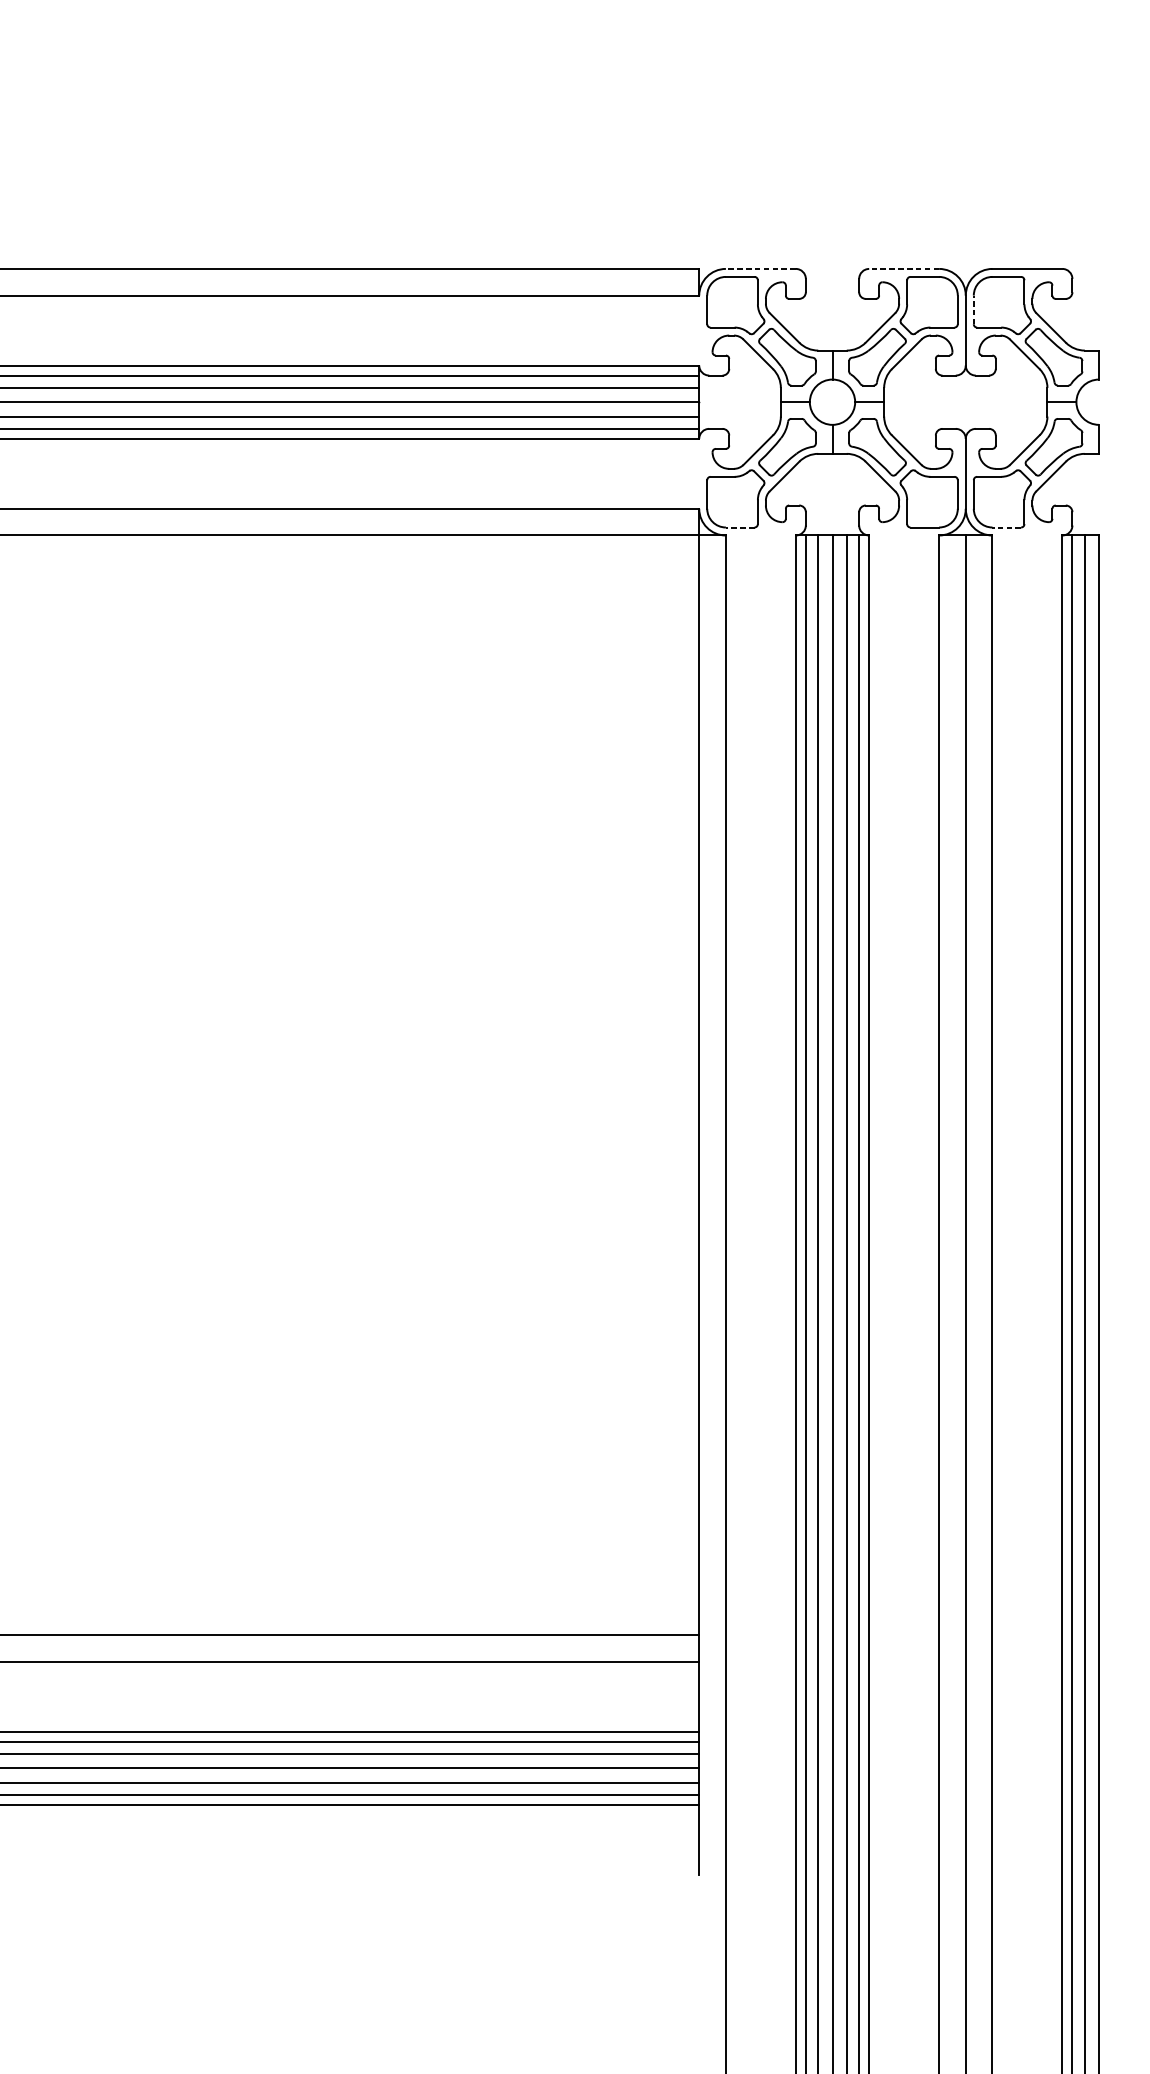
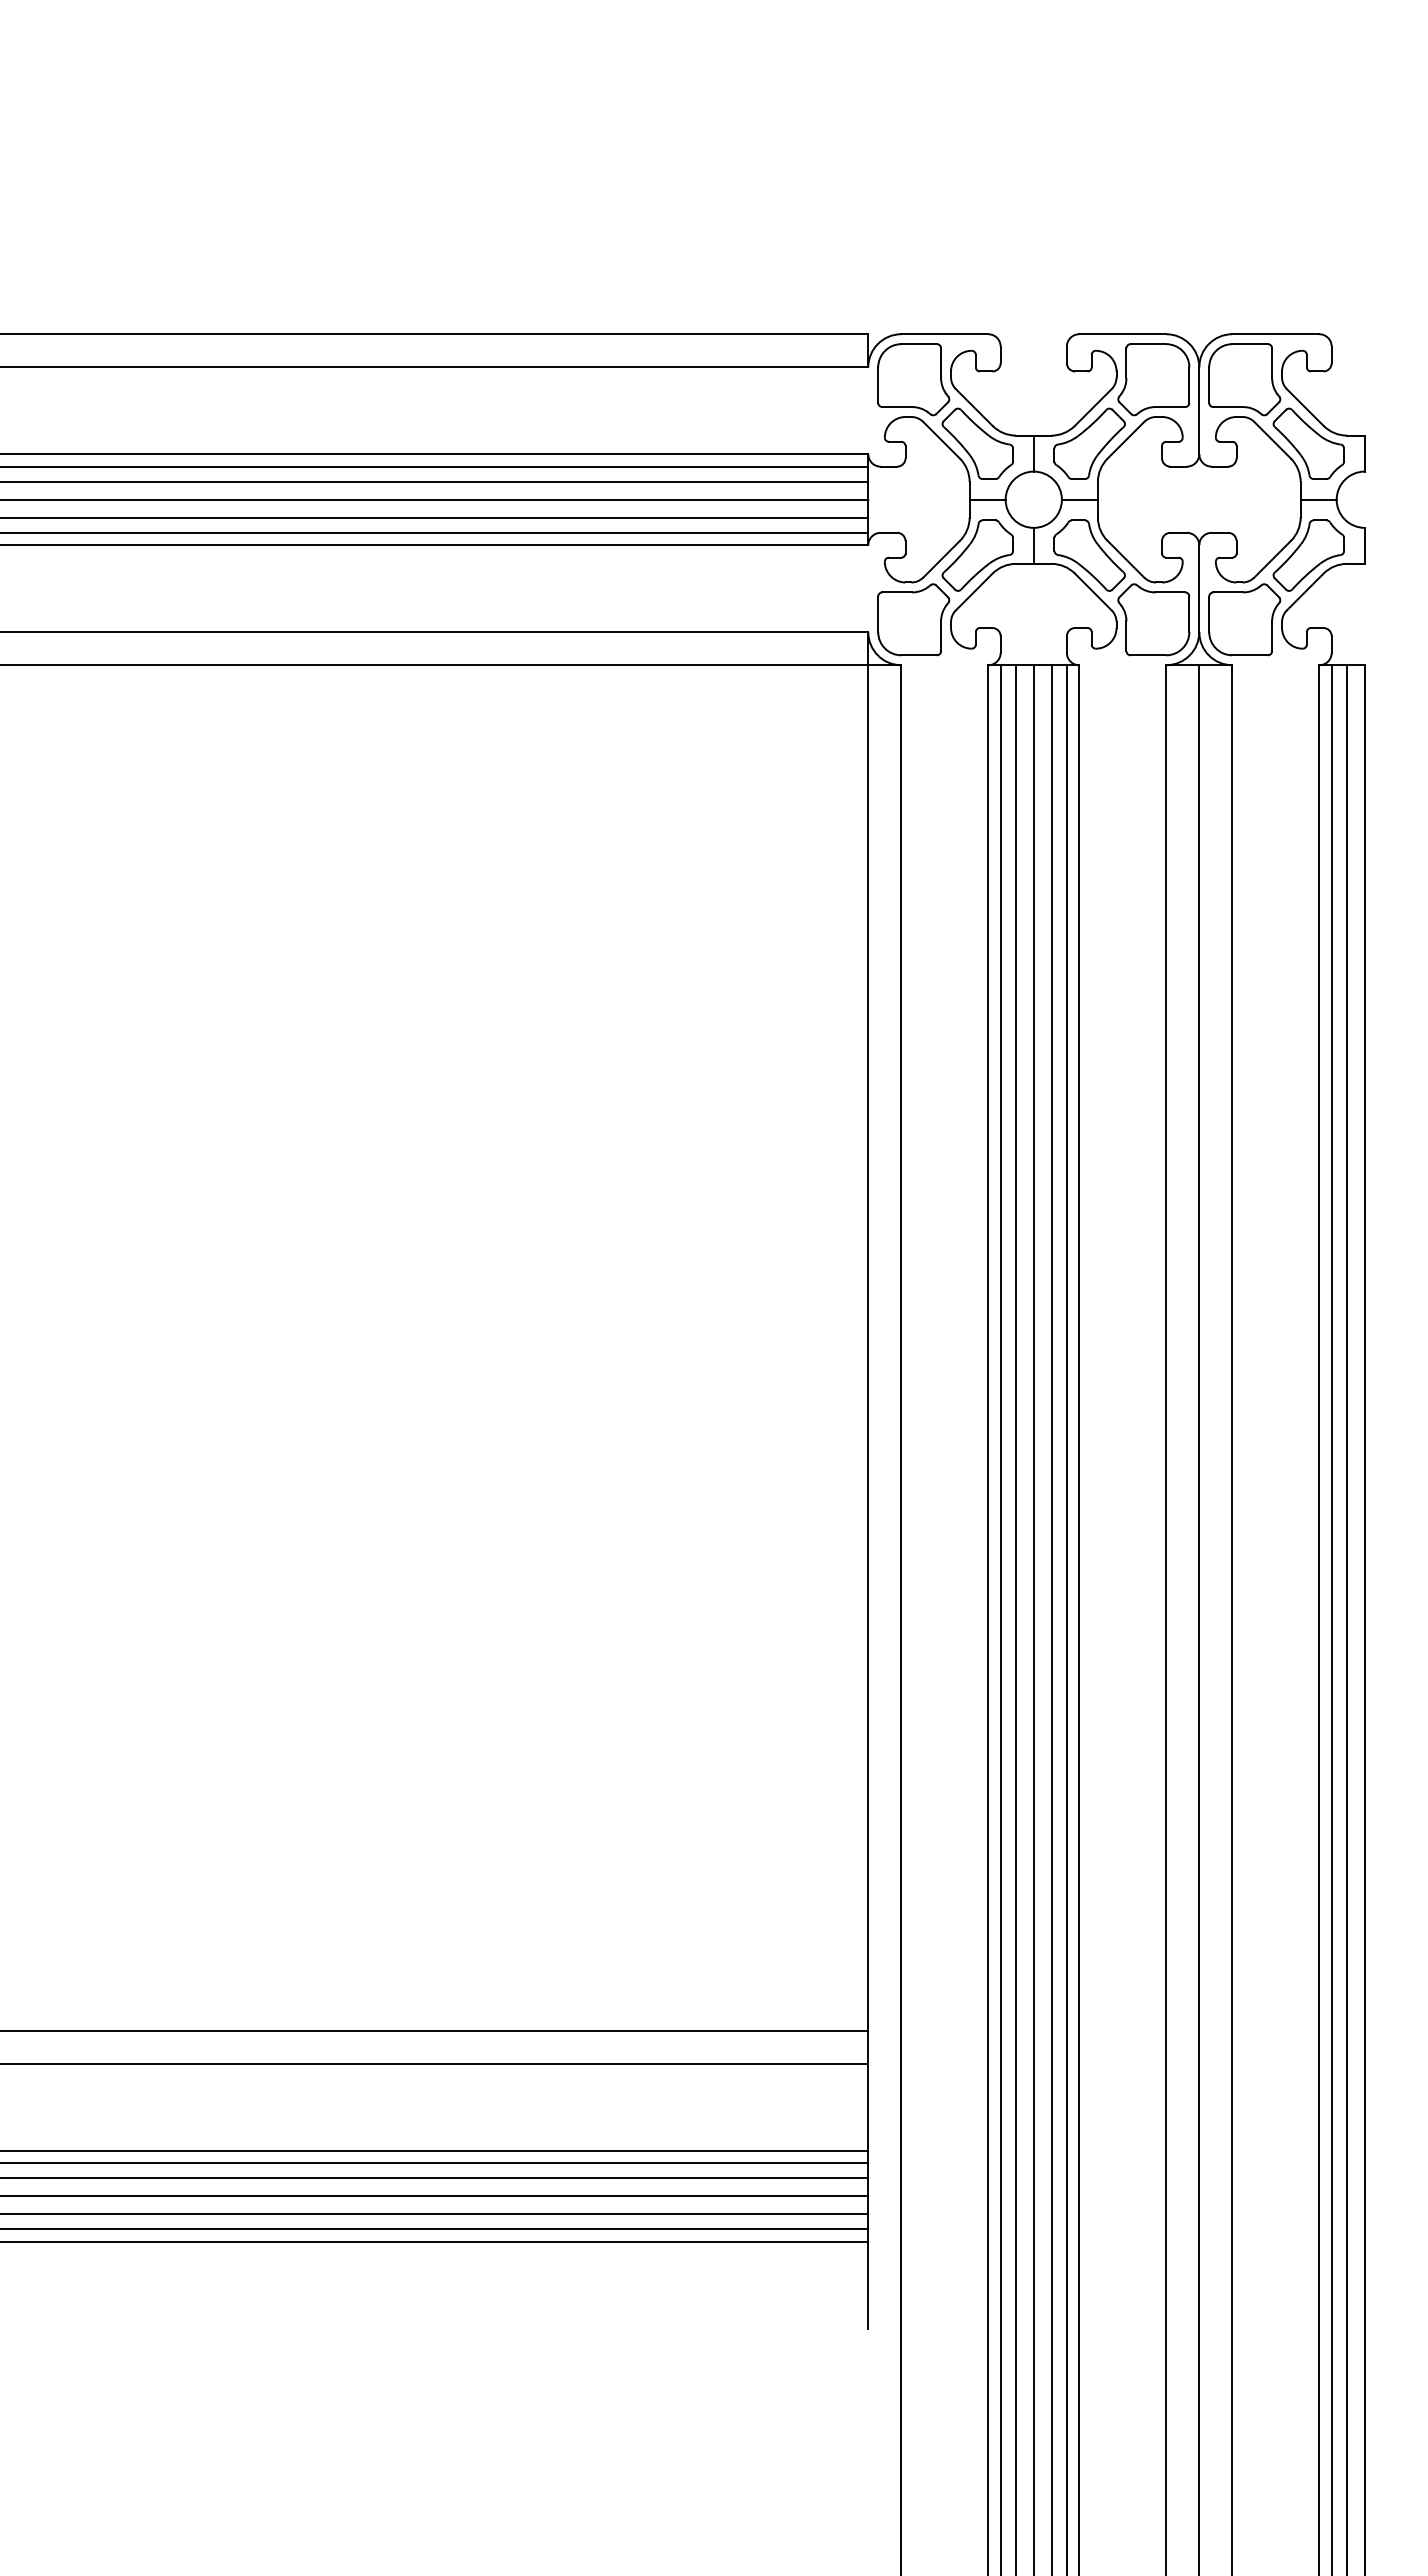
line: (760, 269) -> (944, 334), dashed -> solid
line: (903, 269) -> (1122, 334), dashed -> solid
line: (974, 310) -> (1209, 385), dashed -> solid
line: (740, 527) -> (919, 655), dashed -> solid
line: (1007, 527) -> (1250, 655), dashed -> solid

